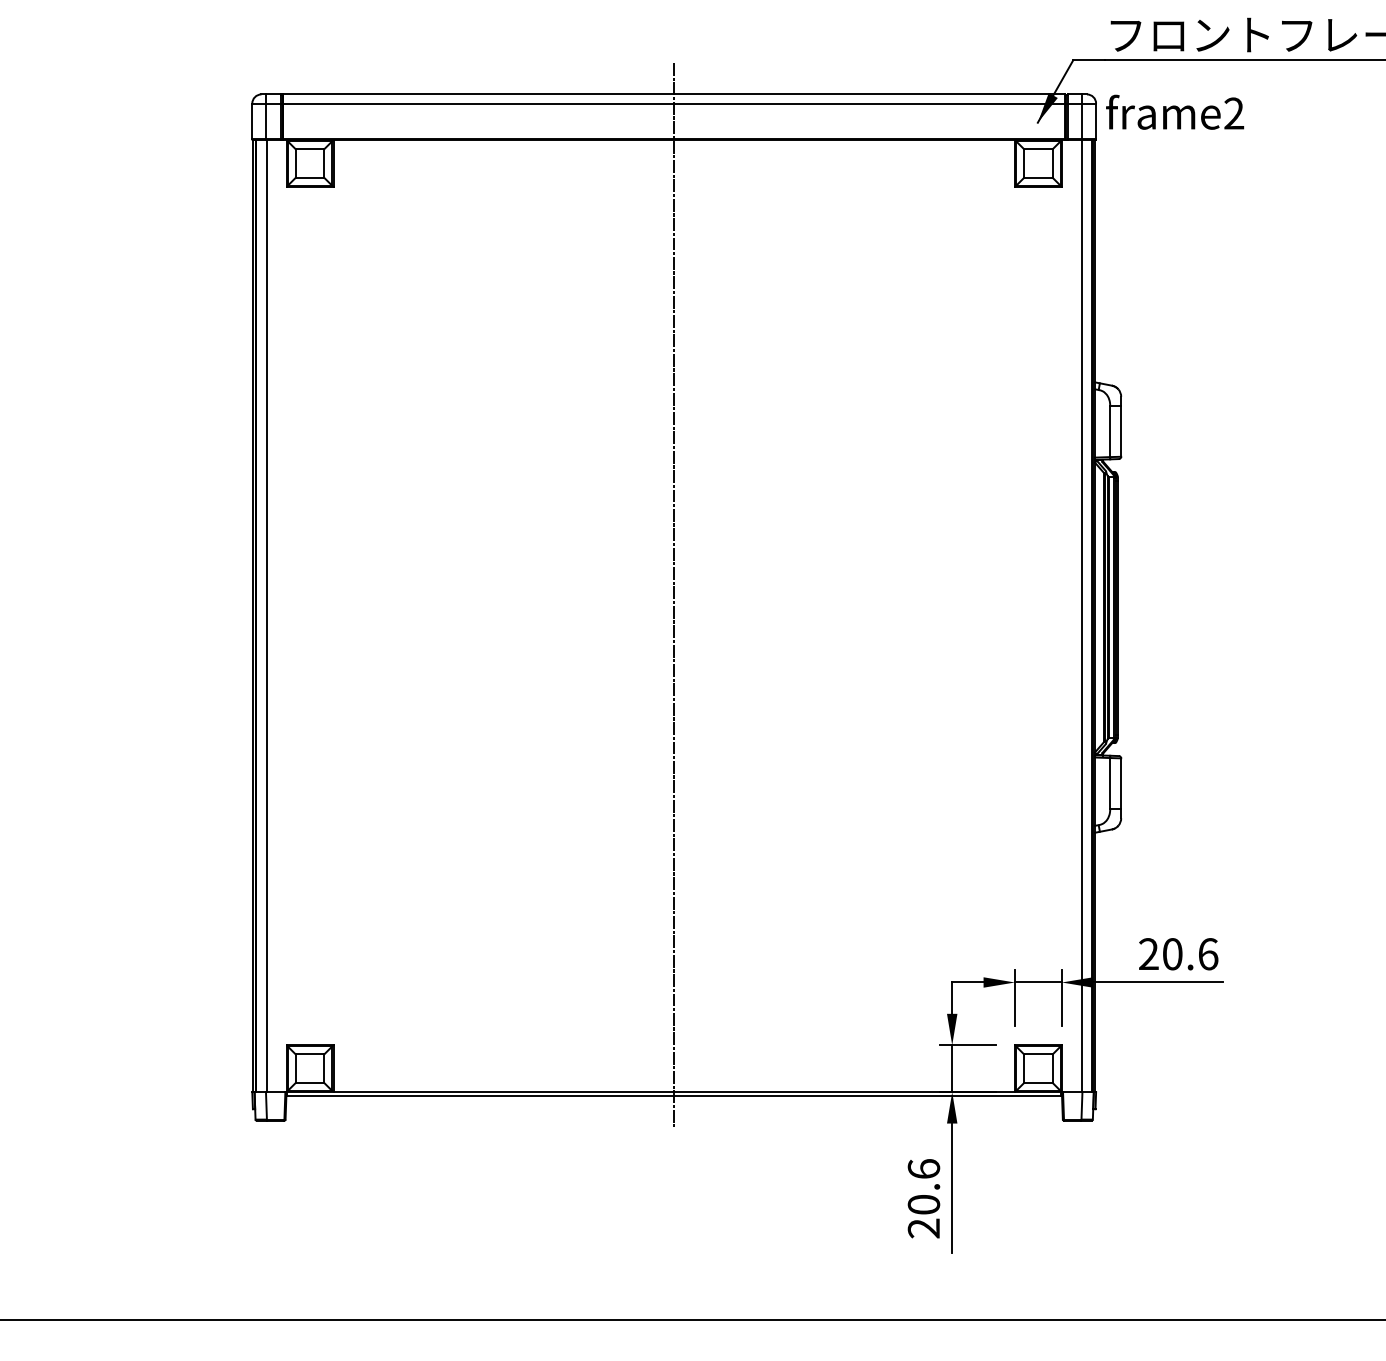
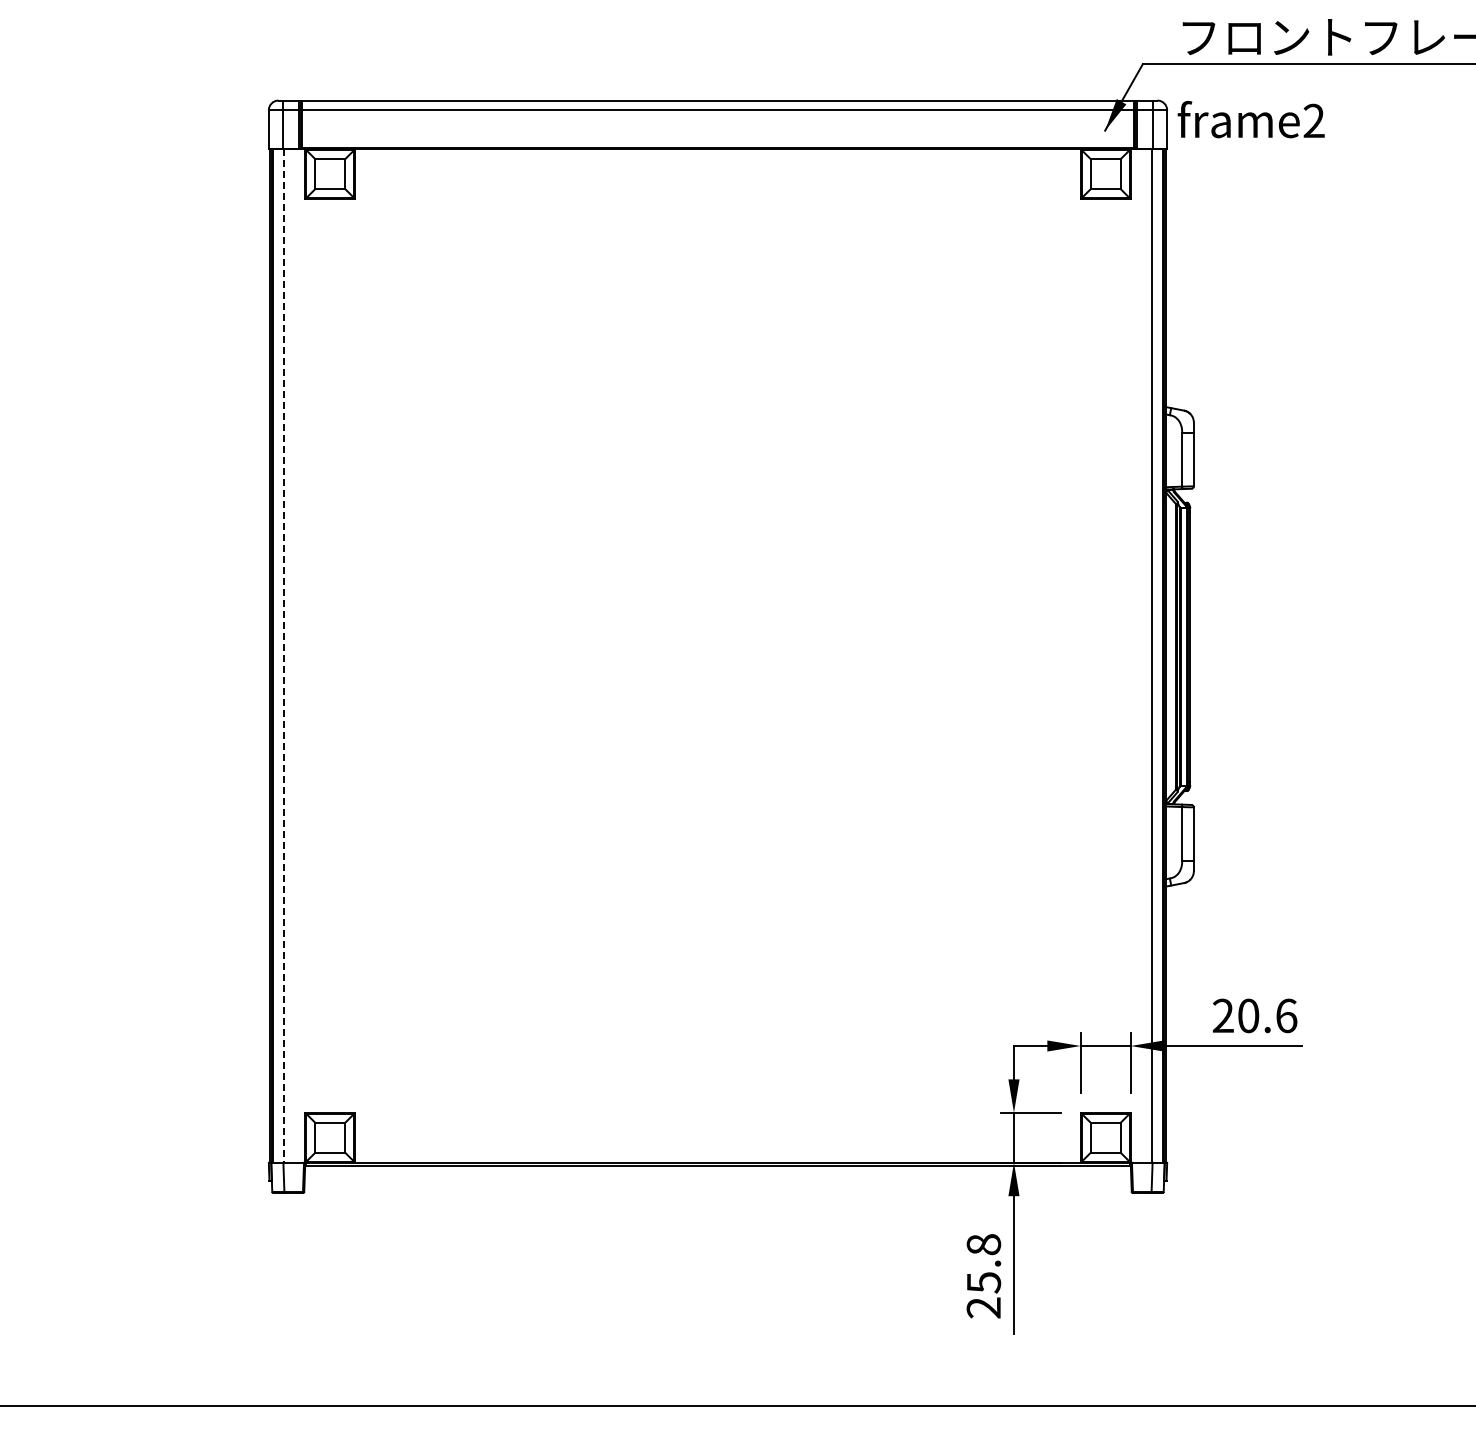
line: (674, 595) -> (718, 633), removed
line: (267, 615) -> (284, 655), solid -> dashed
text: (923, 1186) -> (983, 1263), 20.6 -> 25.8

